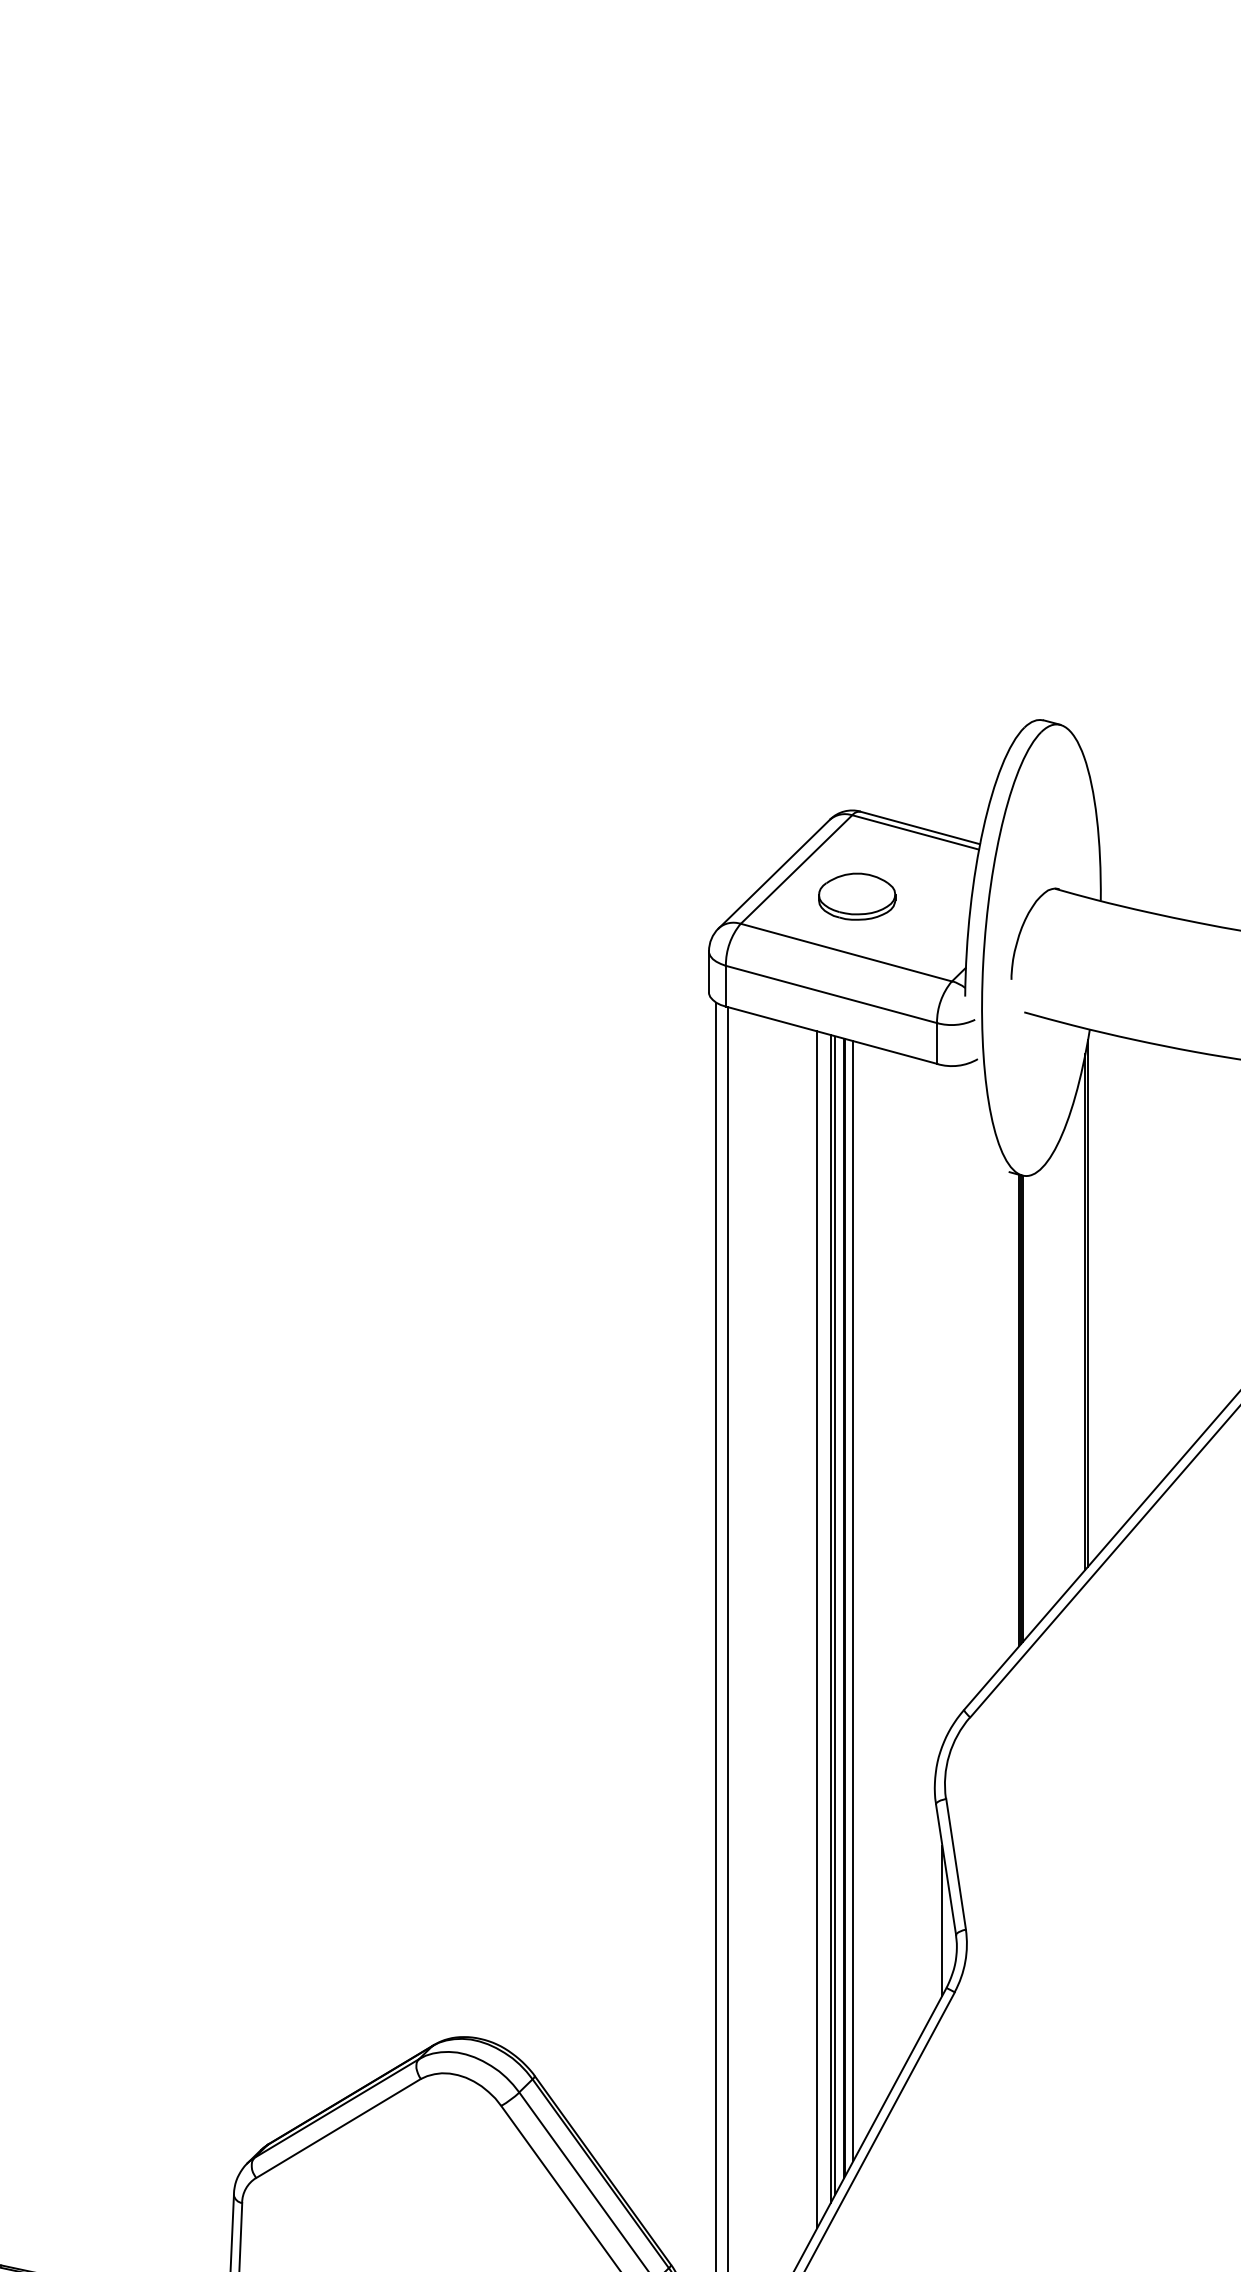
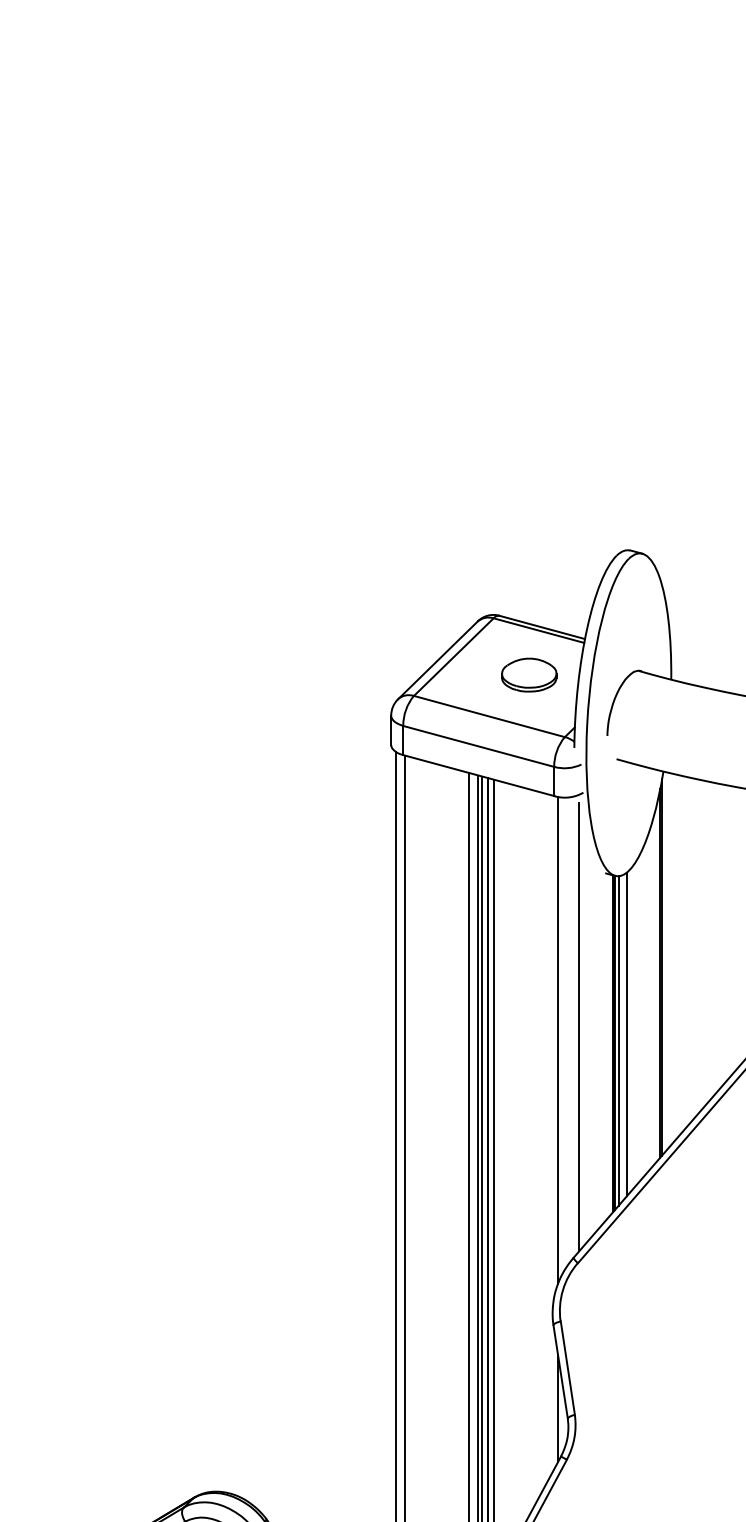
part: (857, 896) -> (529, 674), moved
line: (972, 1386) -> (579, 1026), added
line: (1038, 1397) -> (626, 1034), added
line: (942, 1405) -> (558, 1040), added
line: (1027, 1406) -> (618, 1040), added

